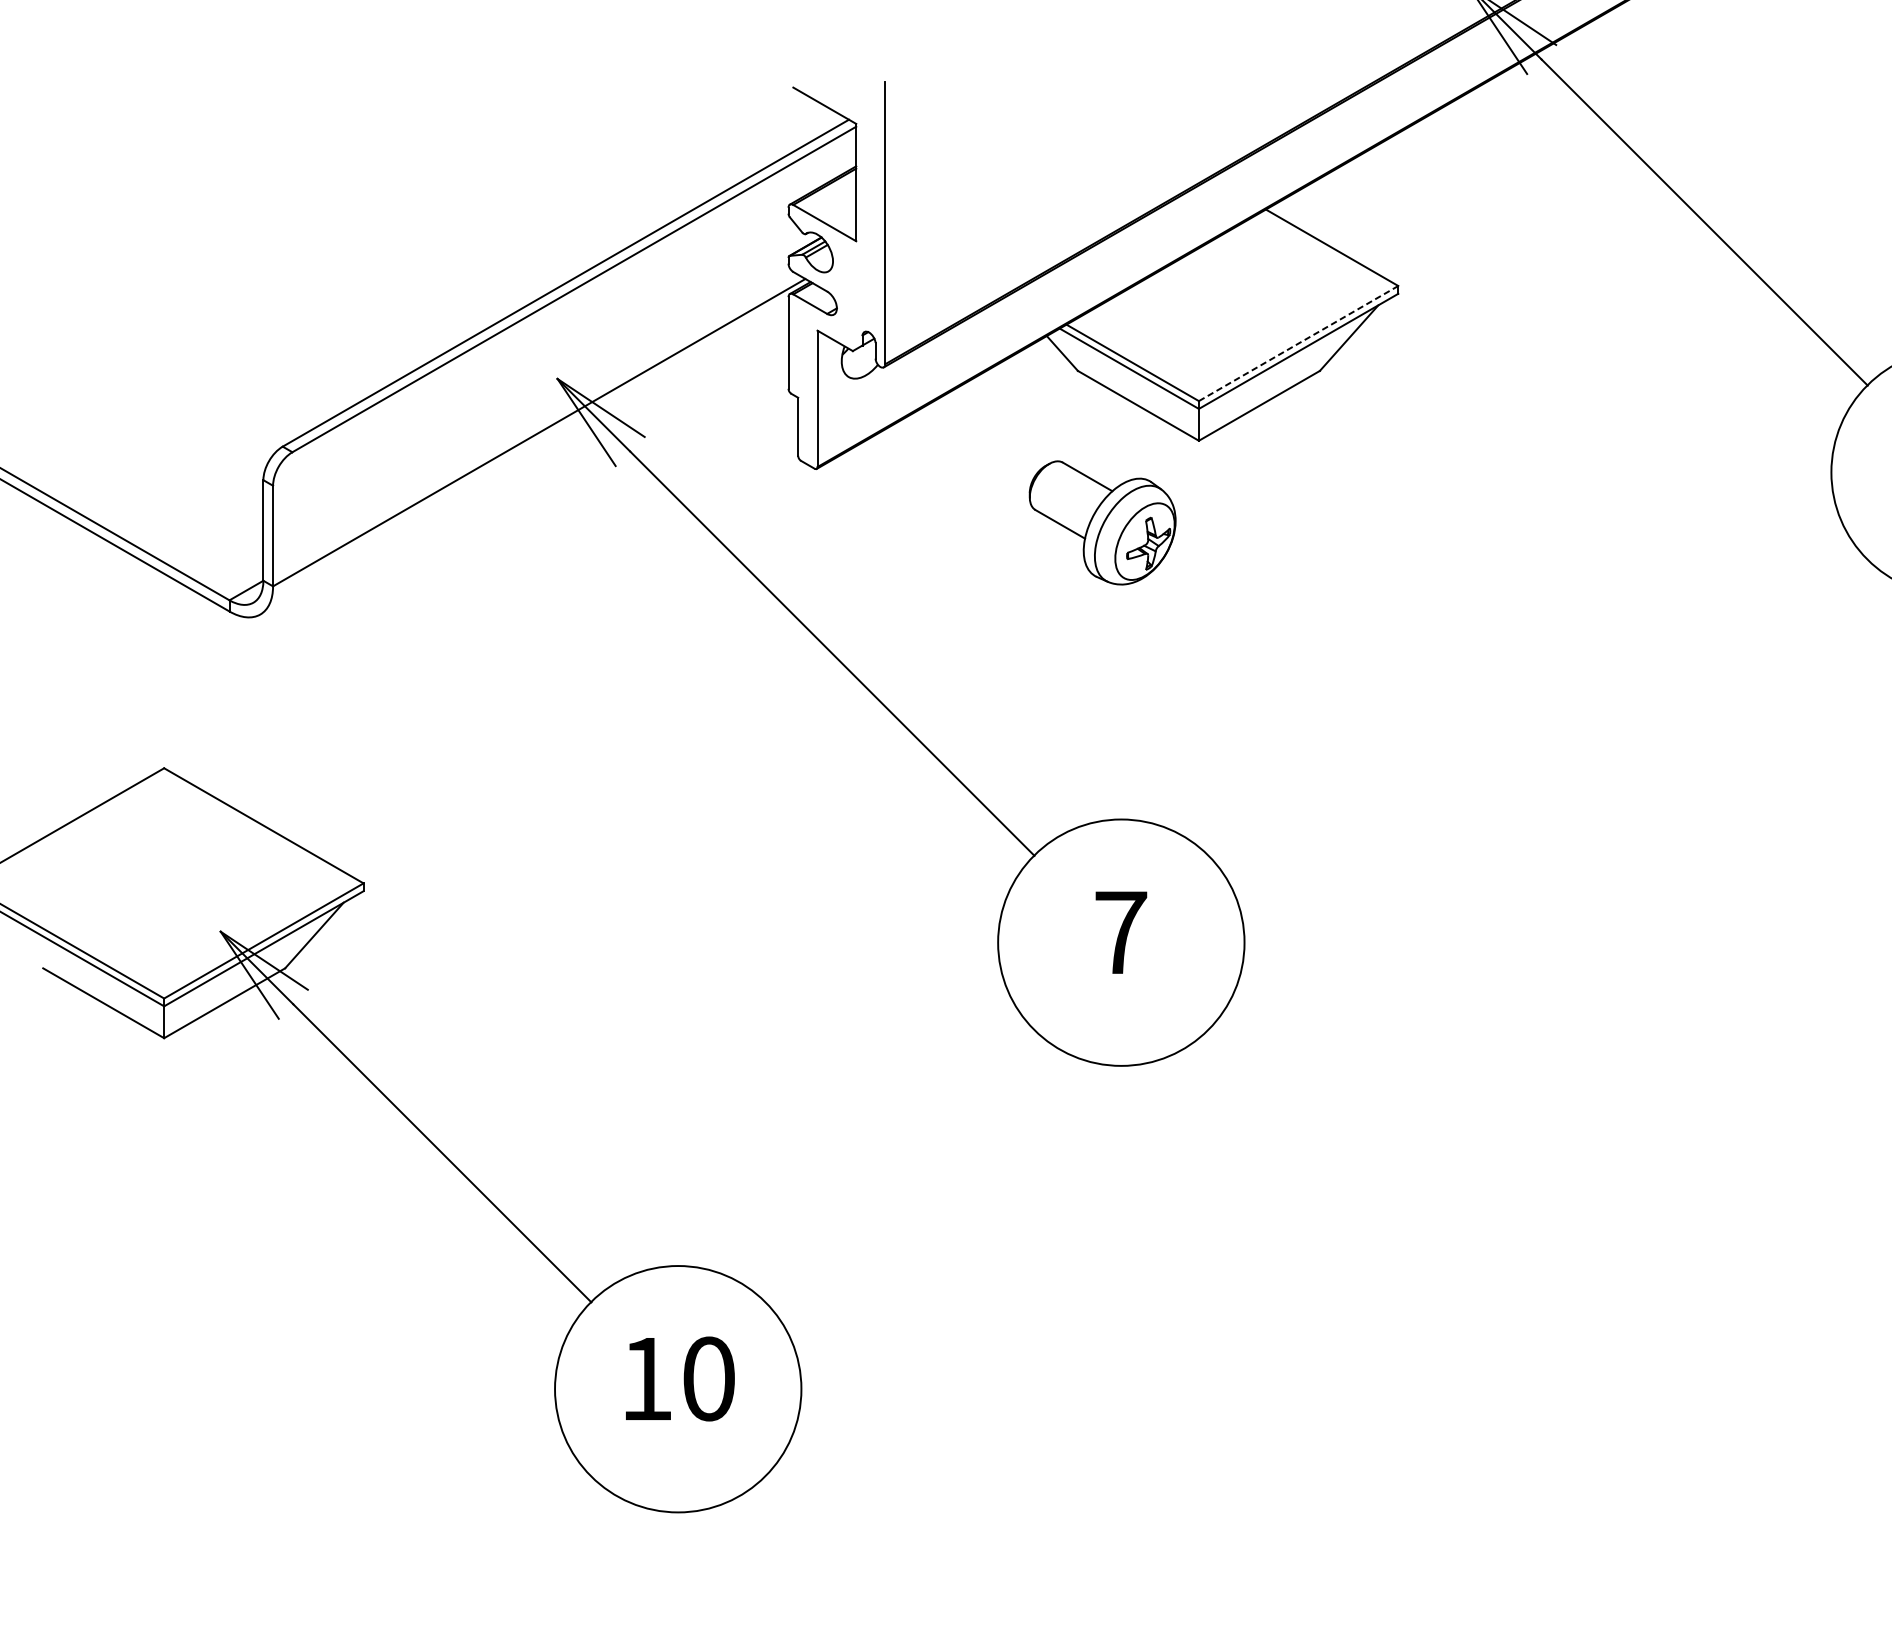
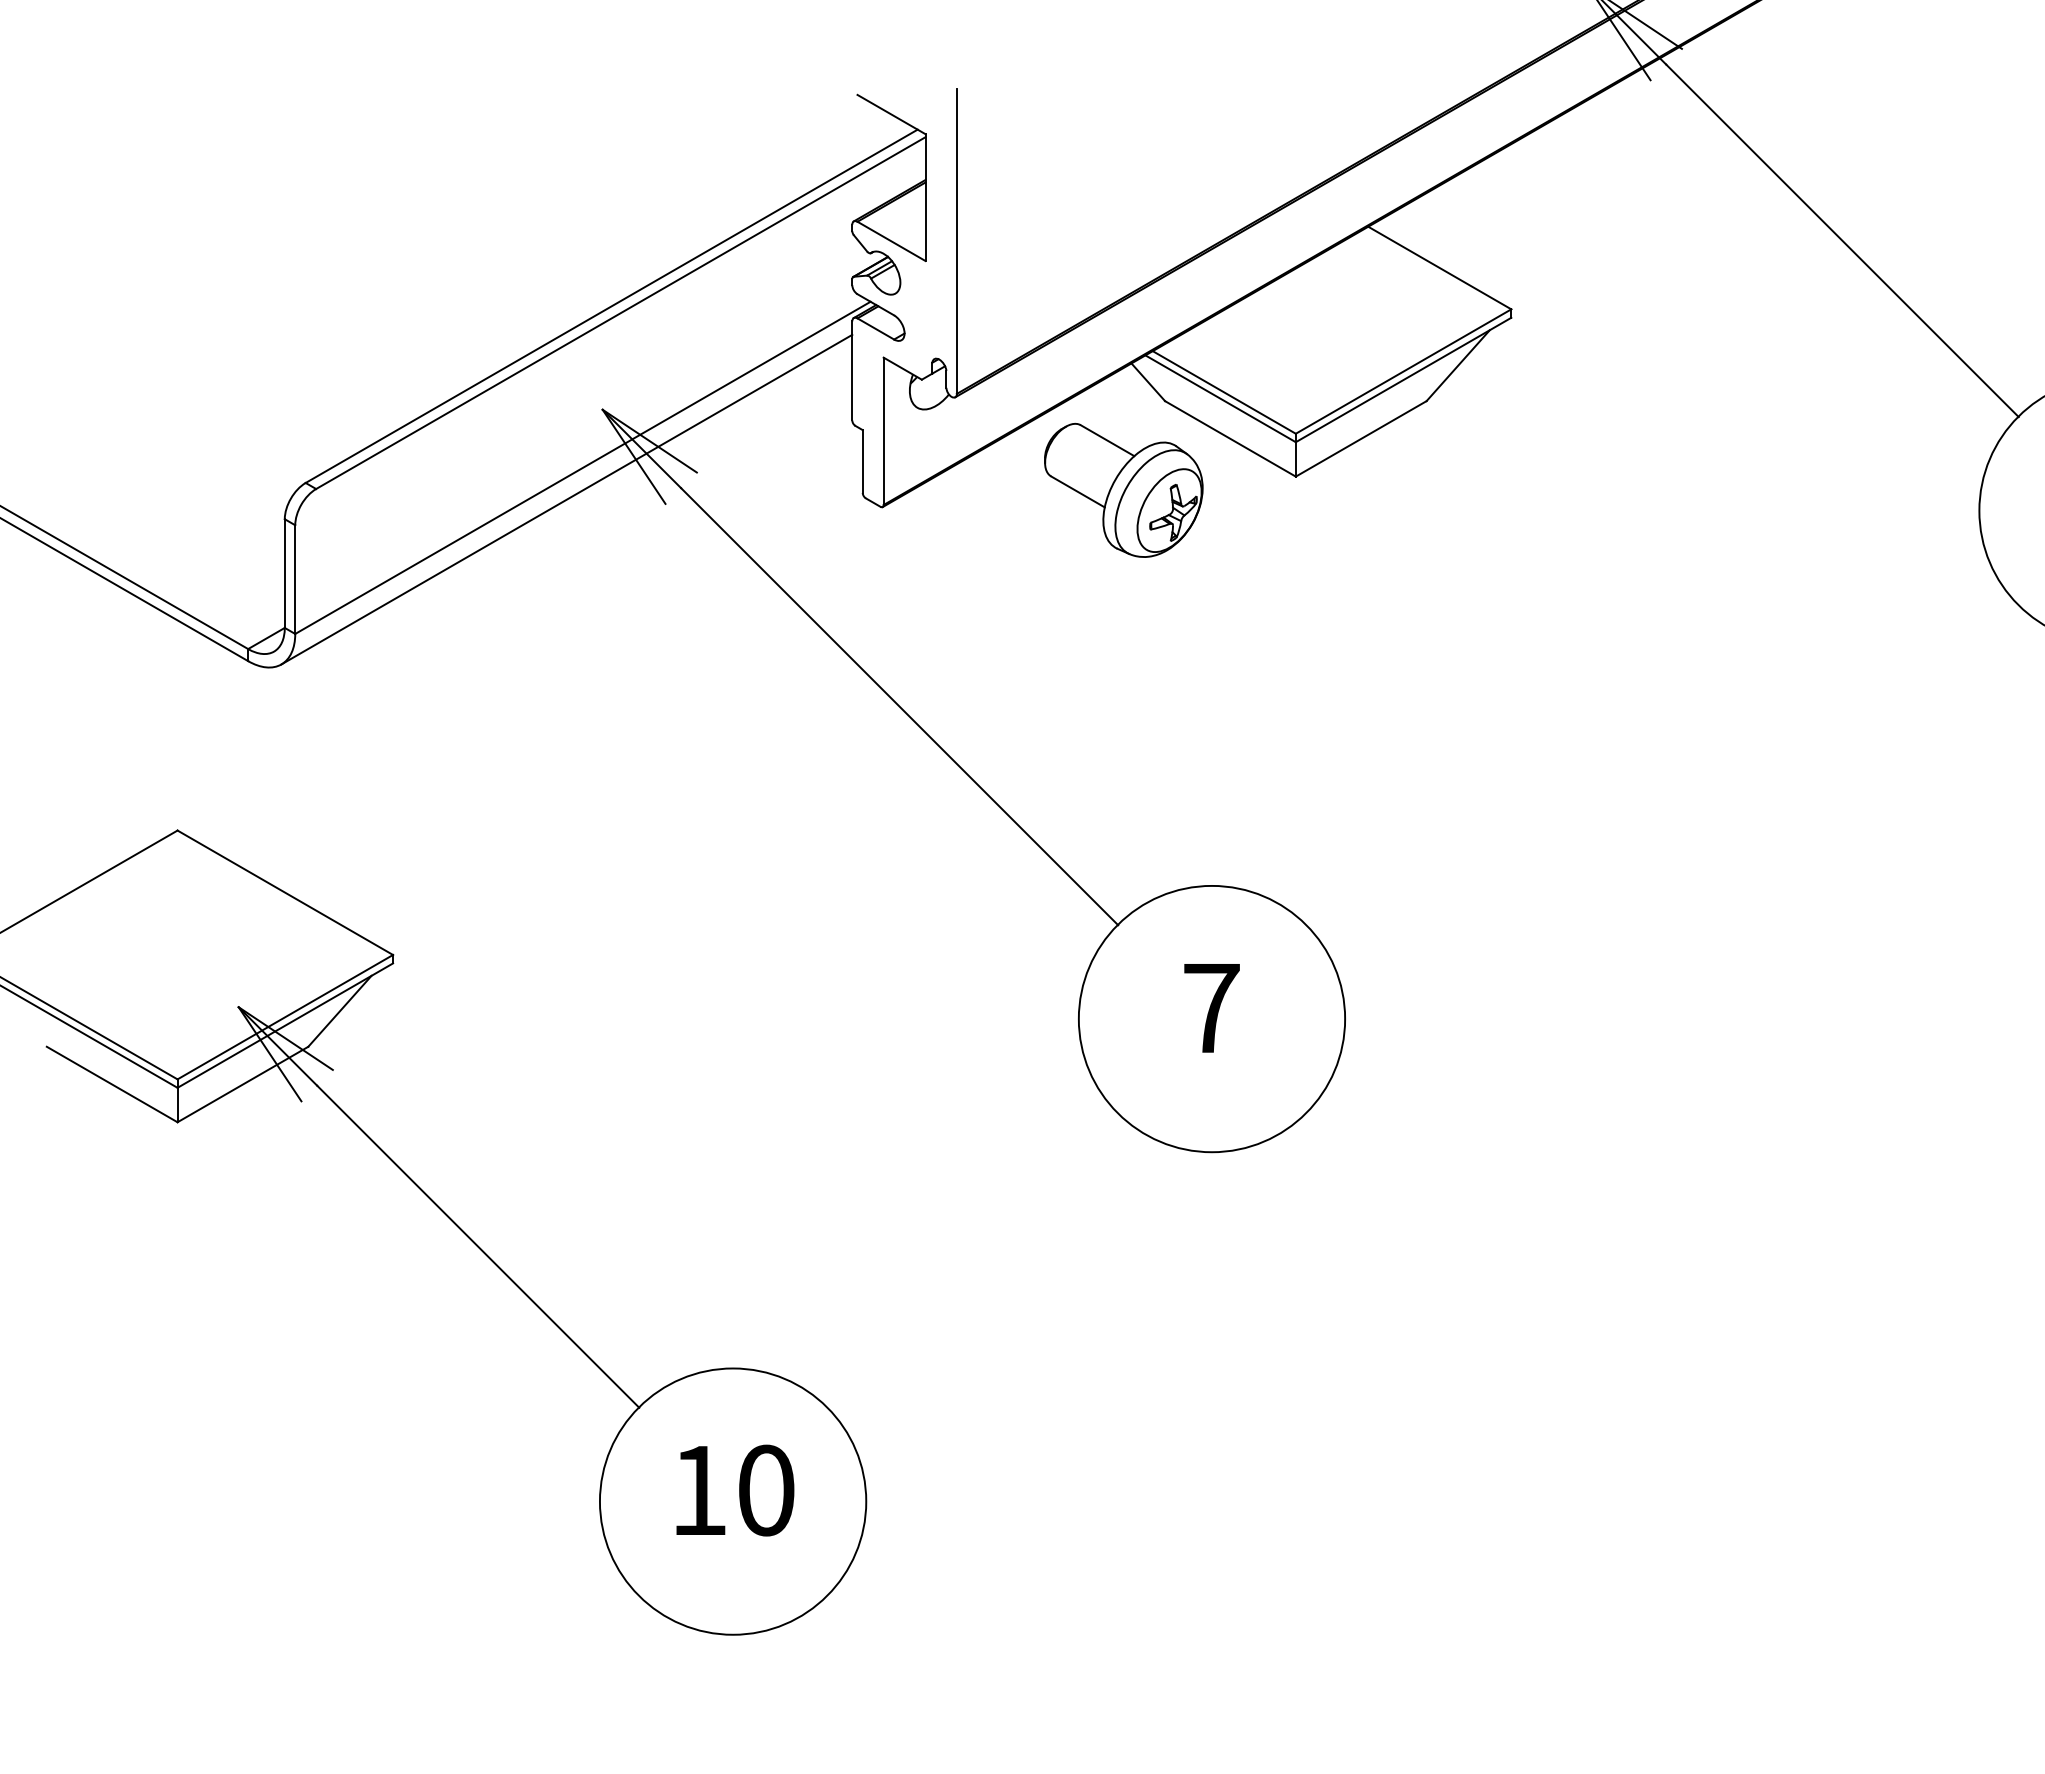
line: (1299, 343) -> (1404, 371), dashed -> solid
line: (524, 461) -> (566, 499), added
part: (1102, 522) -> (1123, 489), moved

